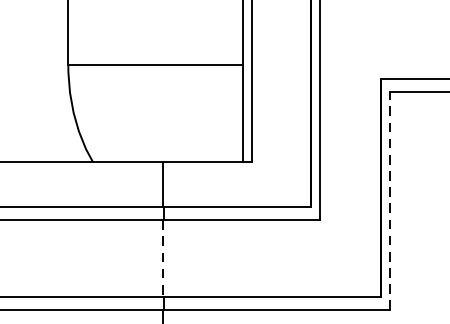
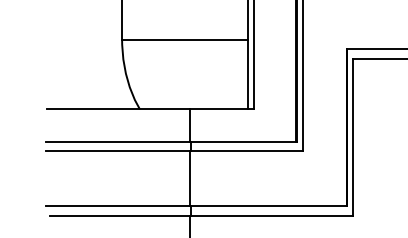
line: (390, 200) -> (353, 136), dashed -> solid
line: (163, 258) -> (190, 178), dashed -> solid

